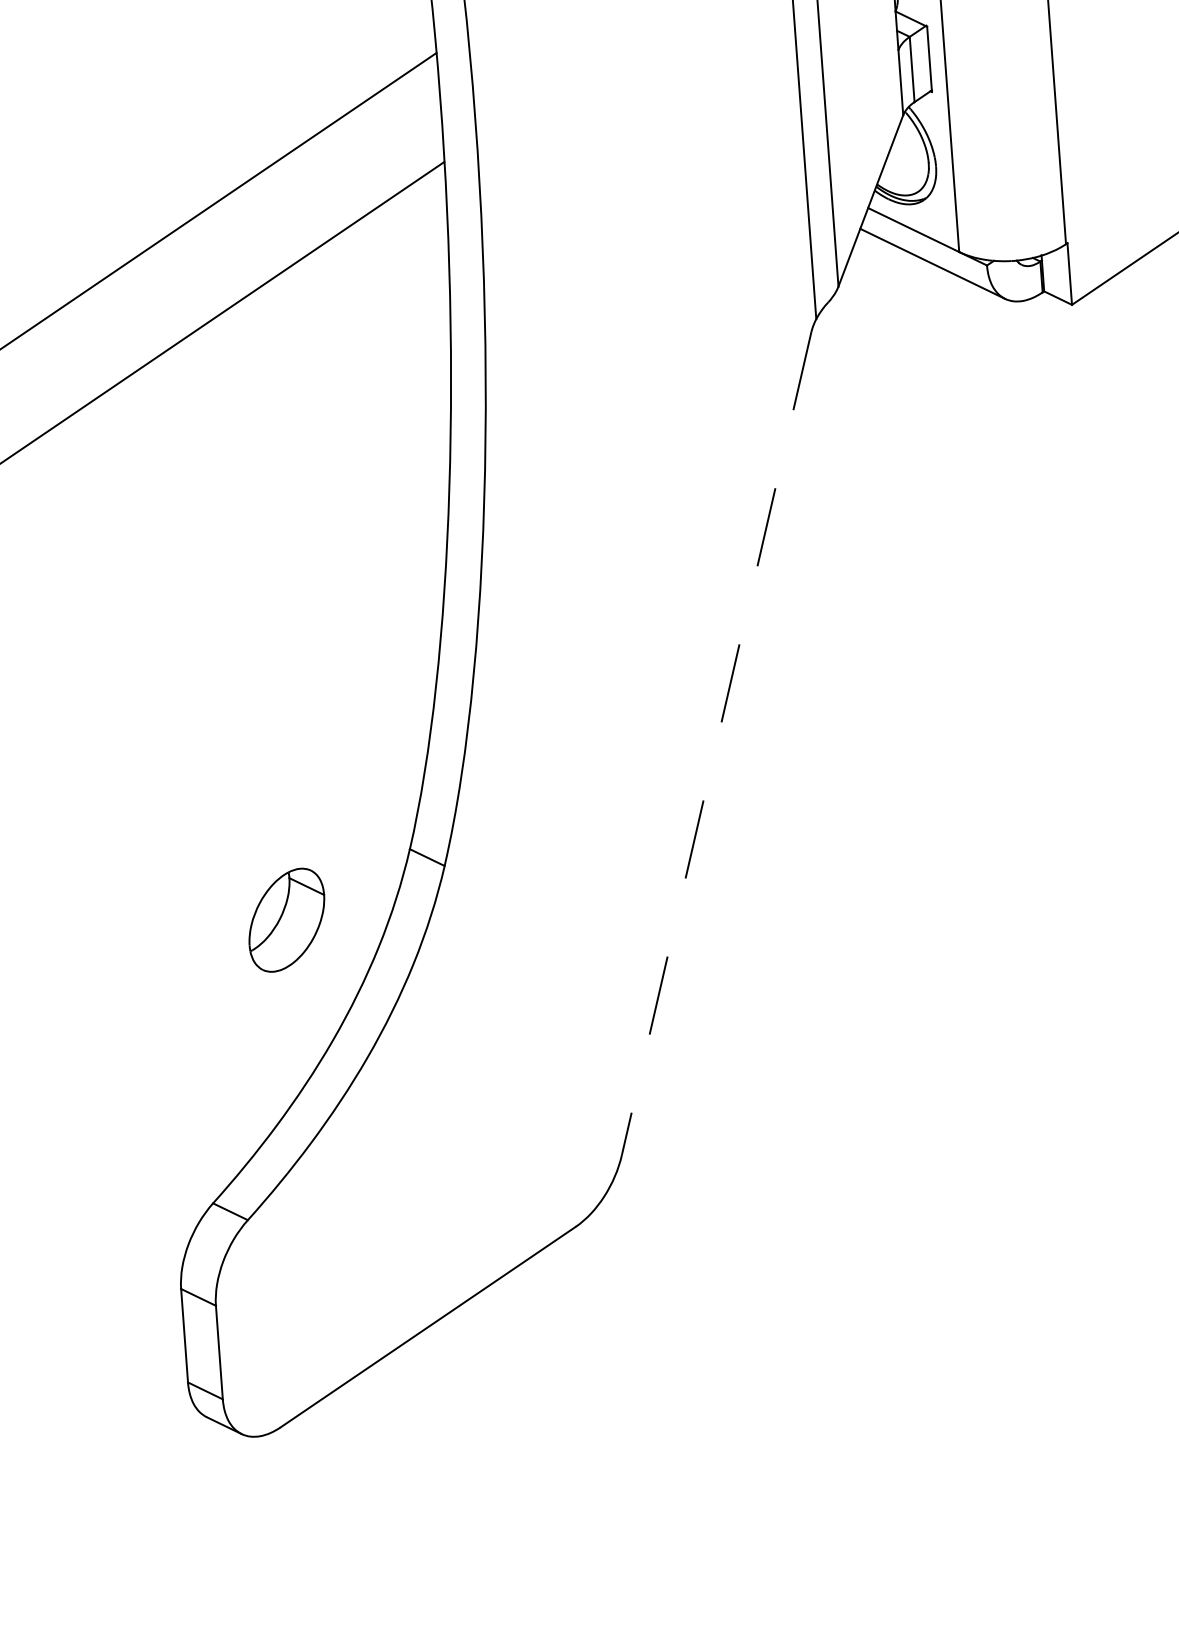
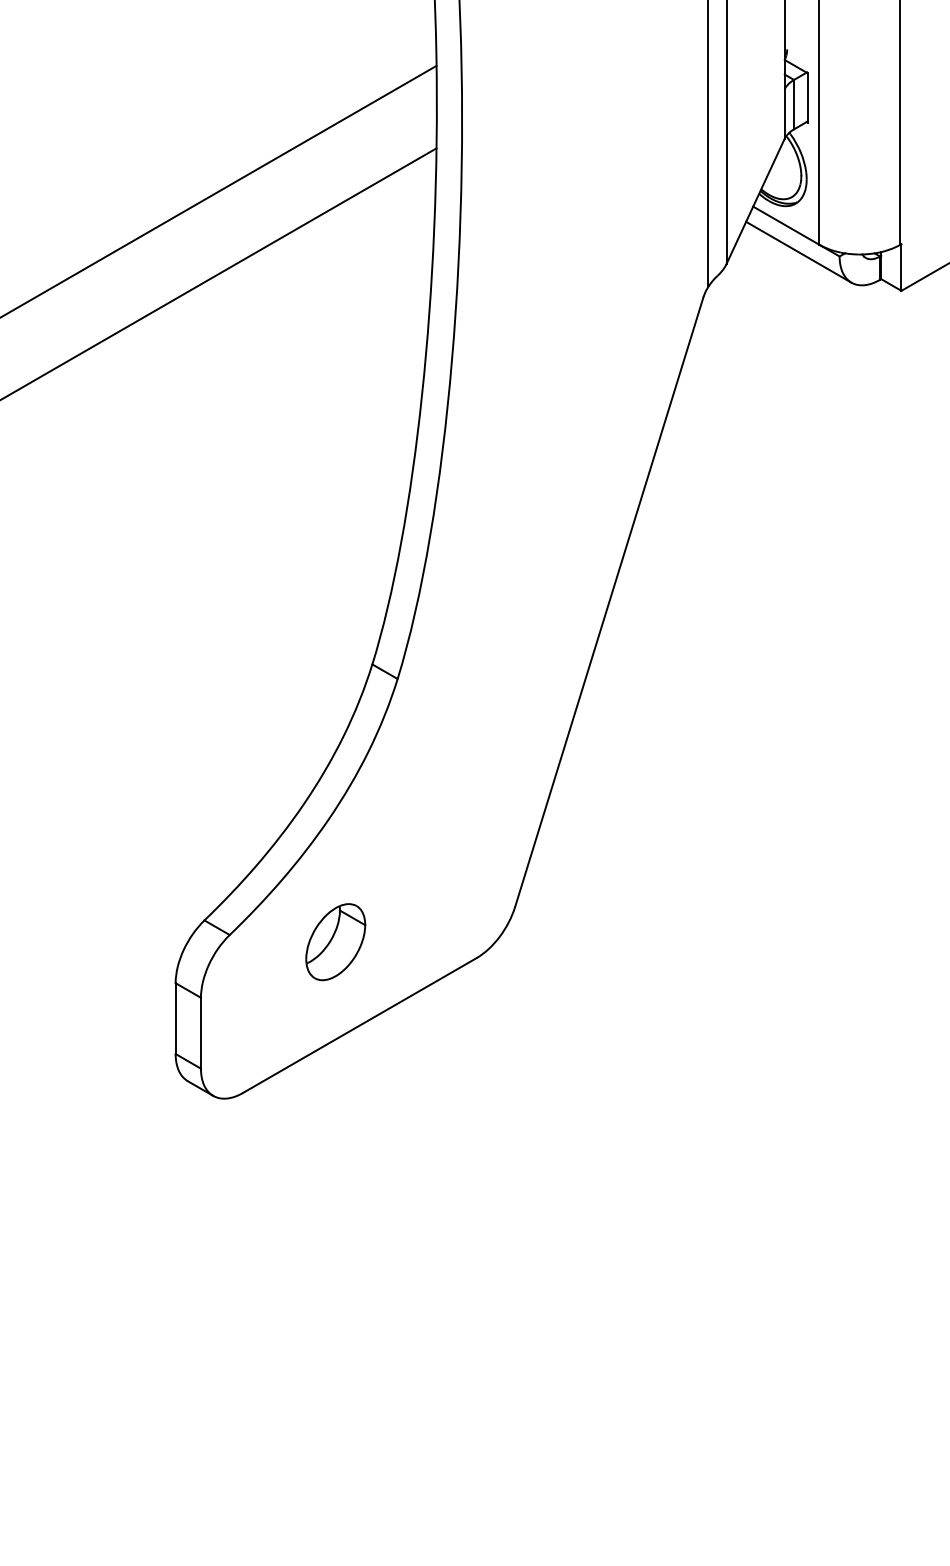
line: (716, 744) -> (609, 602), dashed -> solid
part: (286, 920) -> (335, 942), moved

